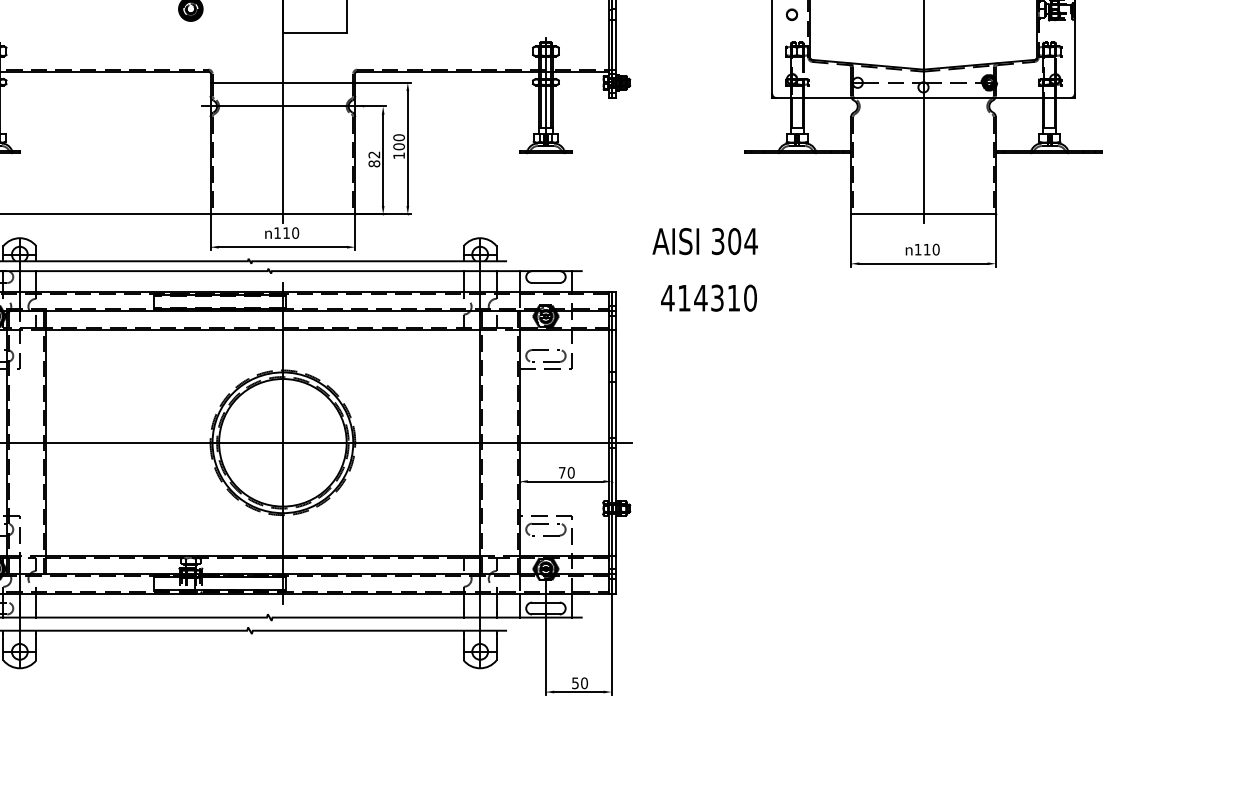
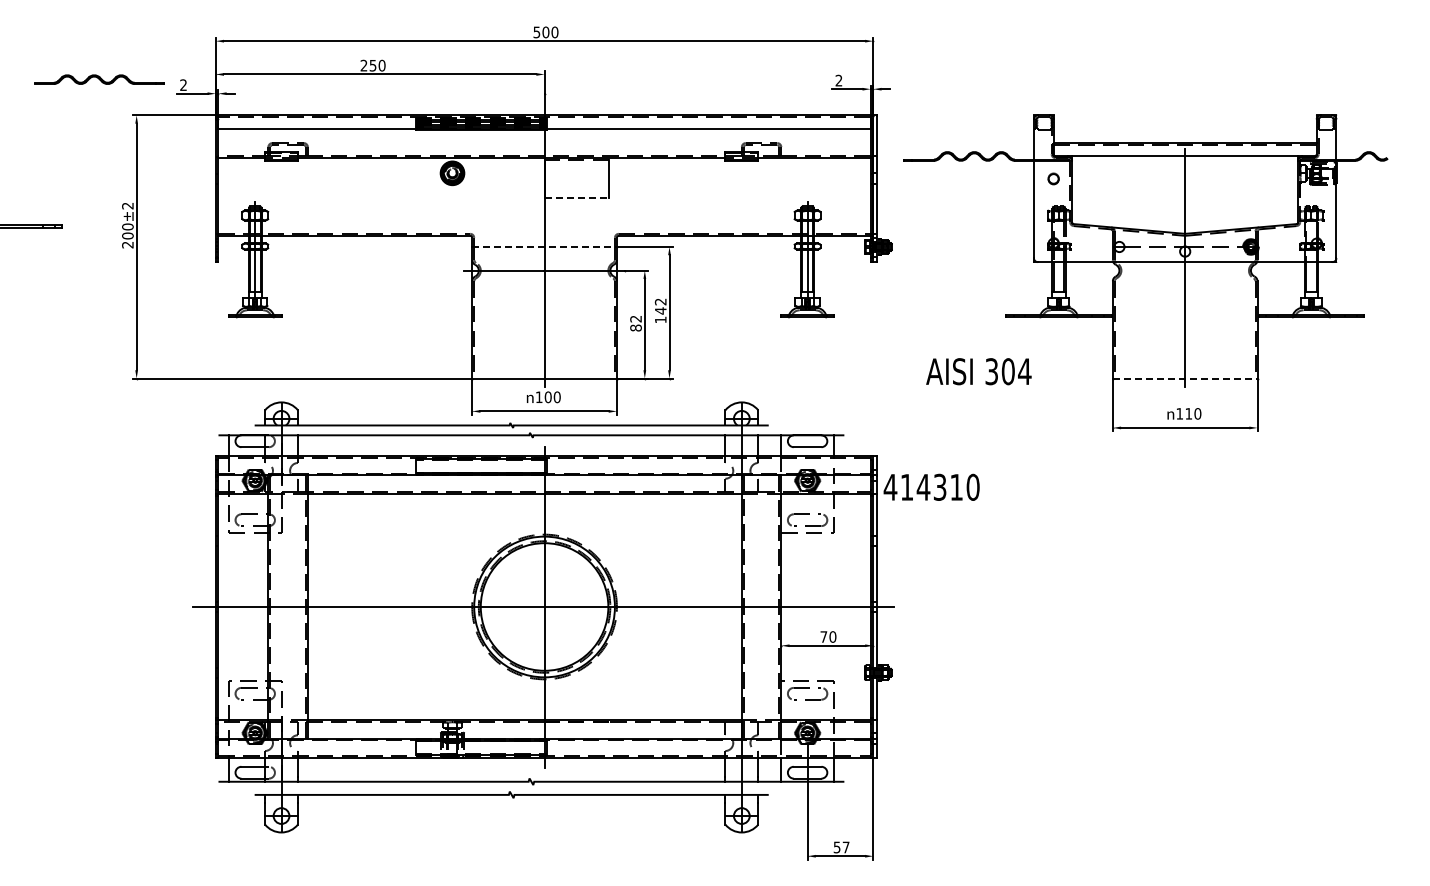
line: (315, 33) -> (577, 197), solid -> dashed
line: (283, 83) -> (545, 247), solid -> dashed
text: (398, 142) -> (660, 306), 100 -> 142
line: (923, 214) -> (1185, 378), solid -> dashed
text: (285, 233) -> (547, 397), 110 -> 100
text: (704, 241) -> (978, 371), moved
text: (708, 297) -> (931, 486), moved
text: (583, 683) -> (845, 847), 50 -> 57

